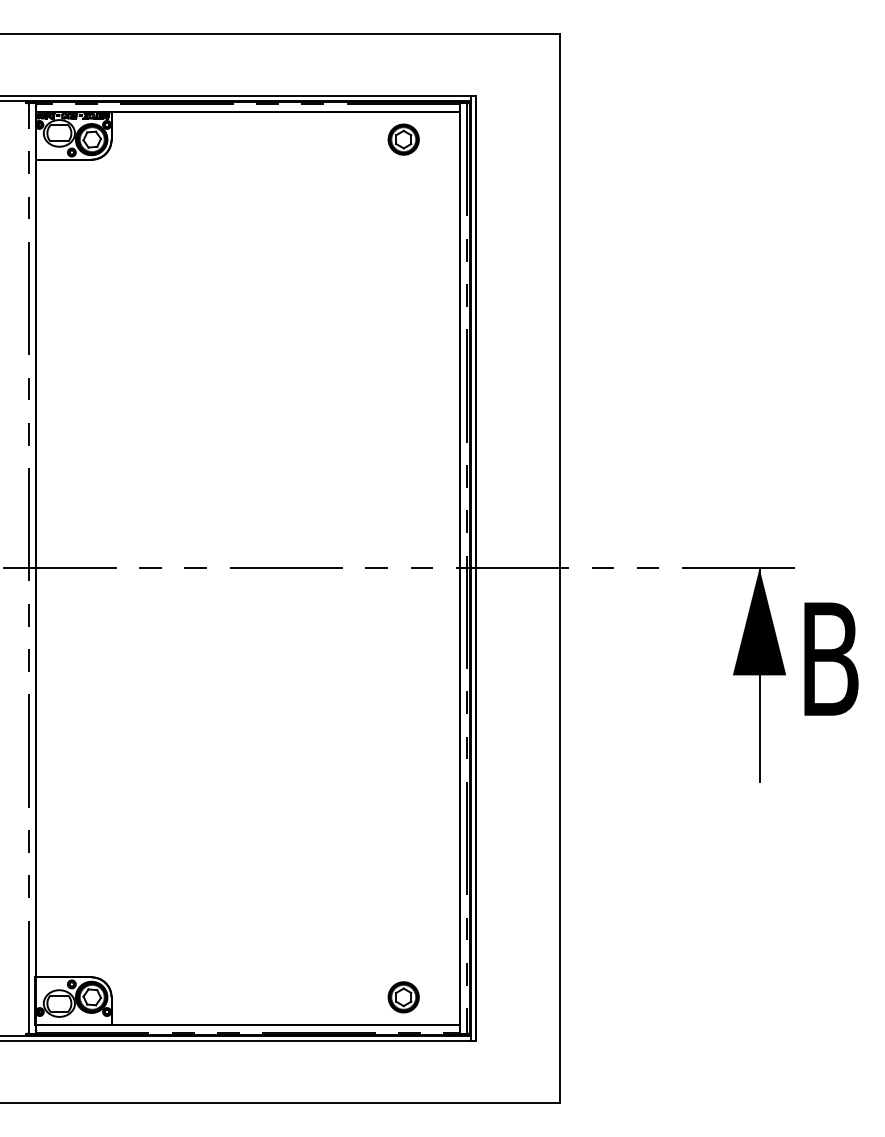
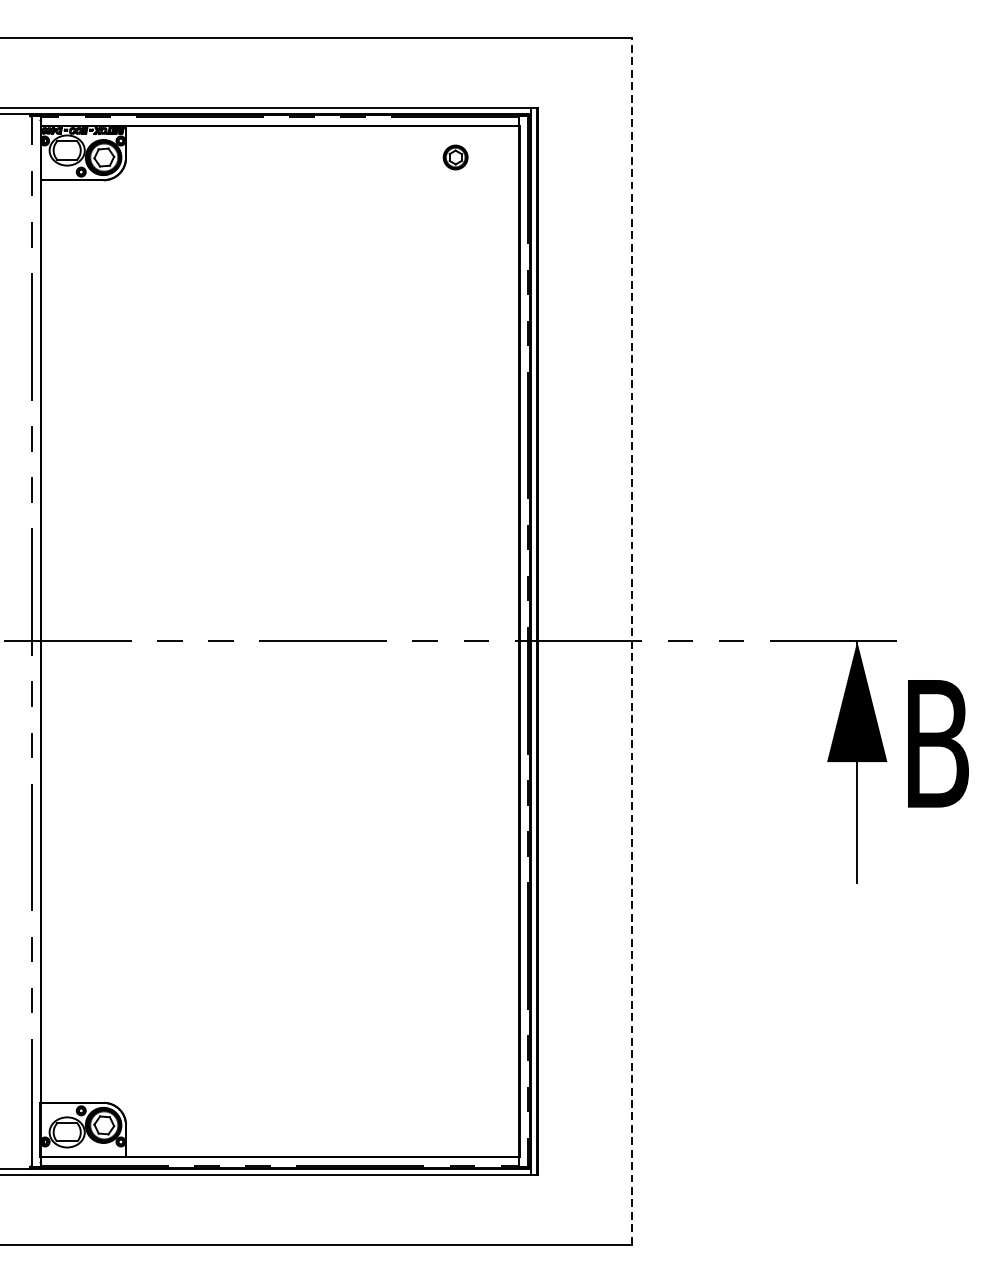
part: (403, 139) -> (455, 157), size x0.7
line: (560, 568) -> (632, 641), solid -> dashed
part: (403, 997) -> (455, 1125), removed

